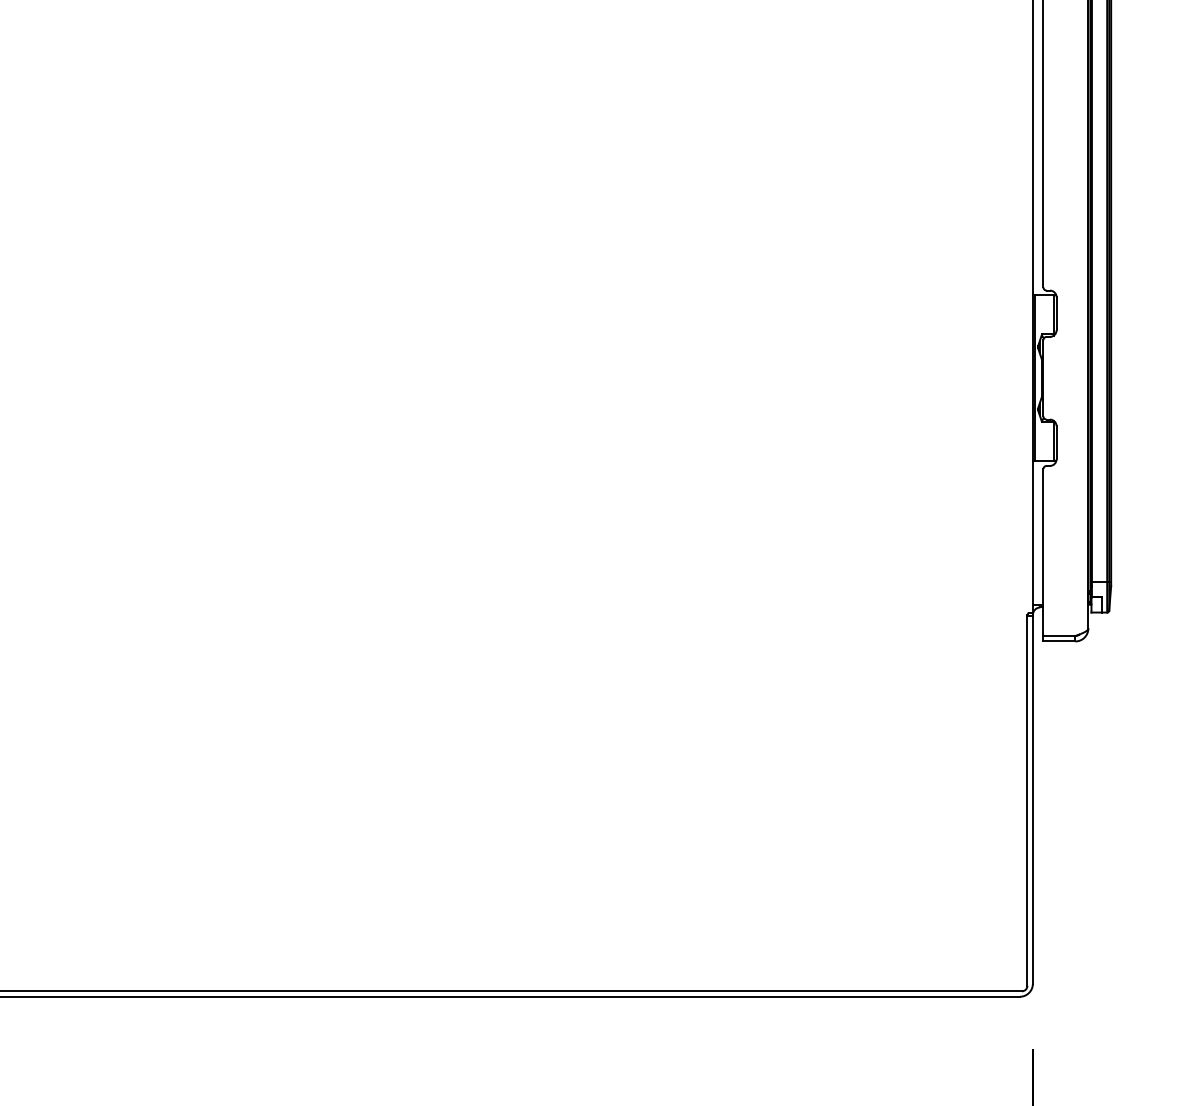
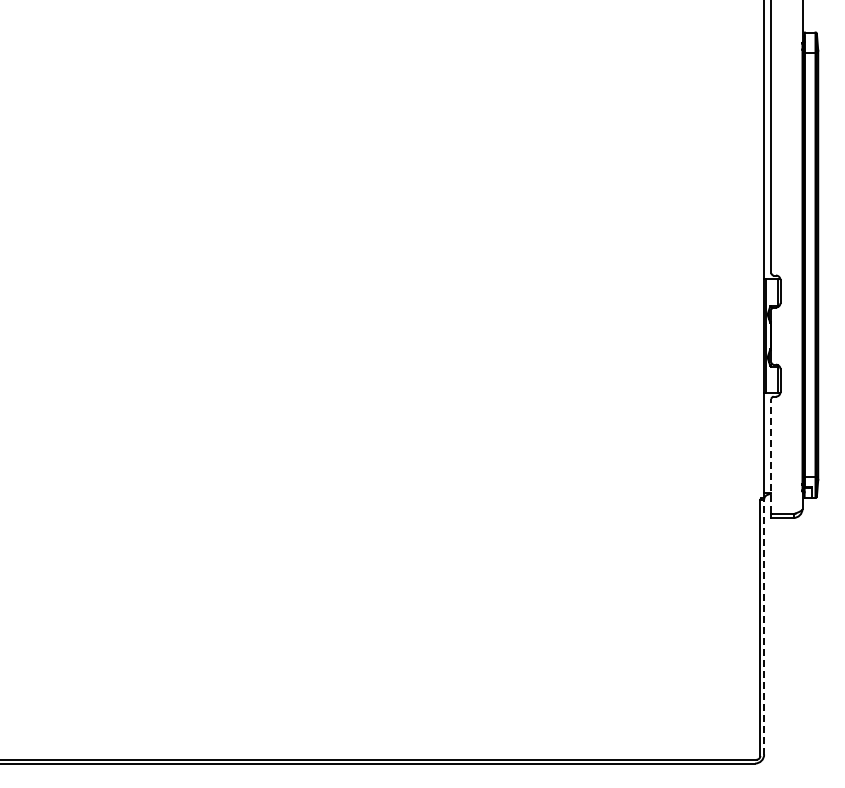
line: (1043, 551) -> (771, 455), solid -> dashed
line: (1033, 798) -> (764, 626), solid -> dashed

